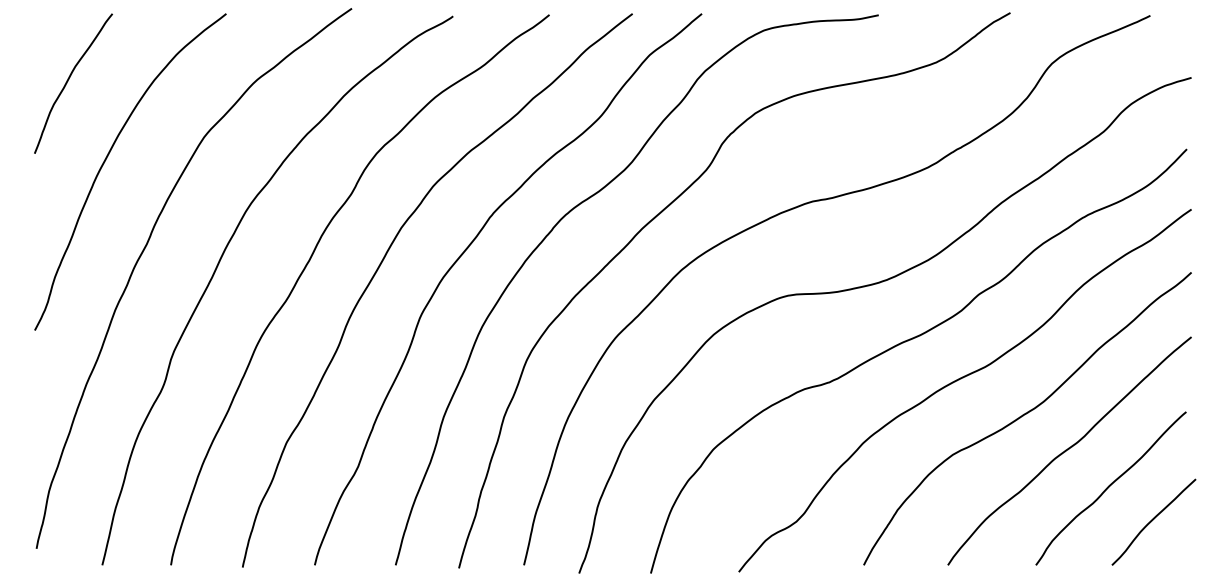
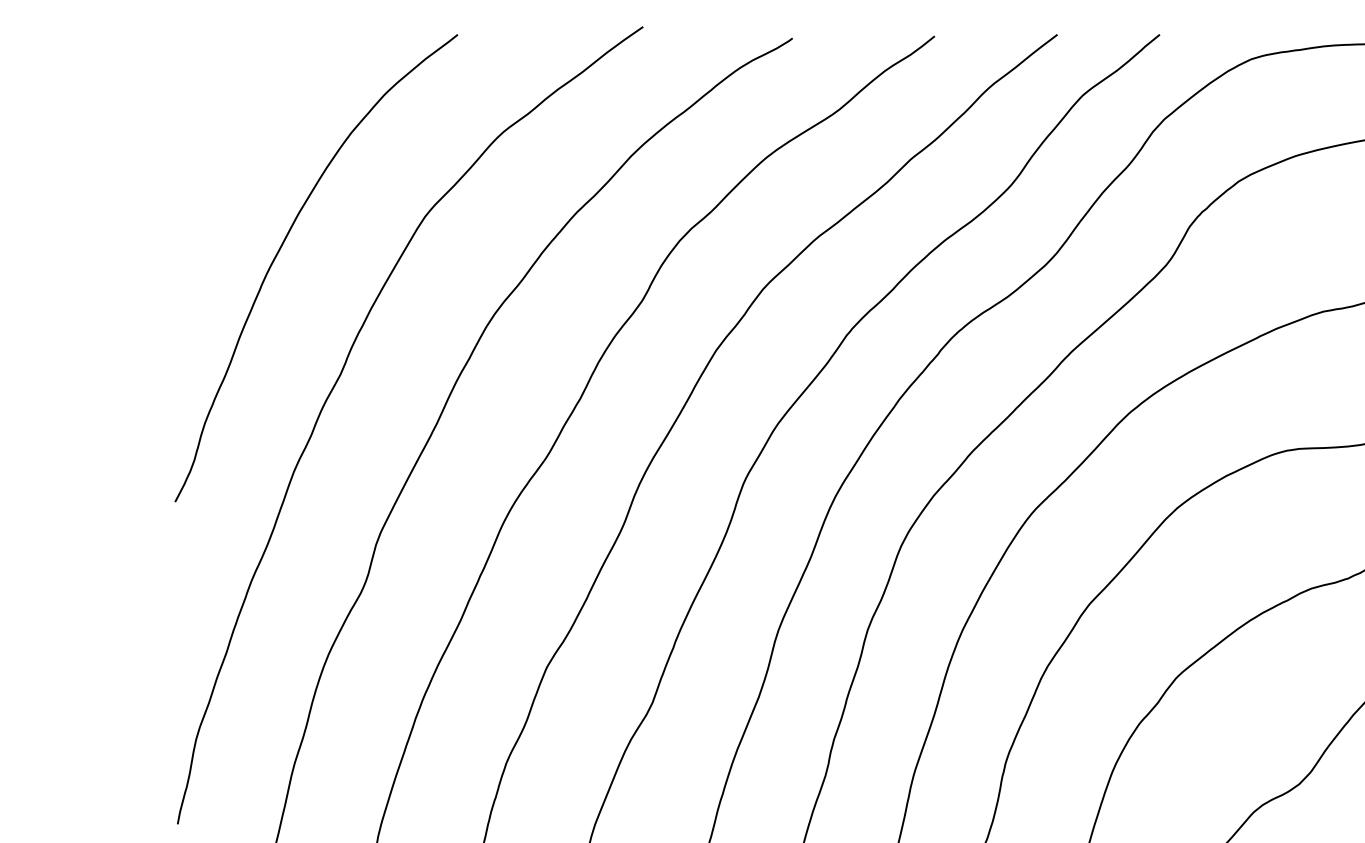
curve: (68, 81) -> (224, 134), removed

